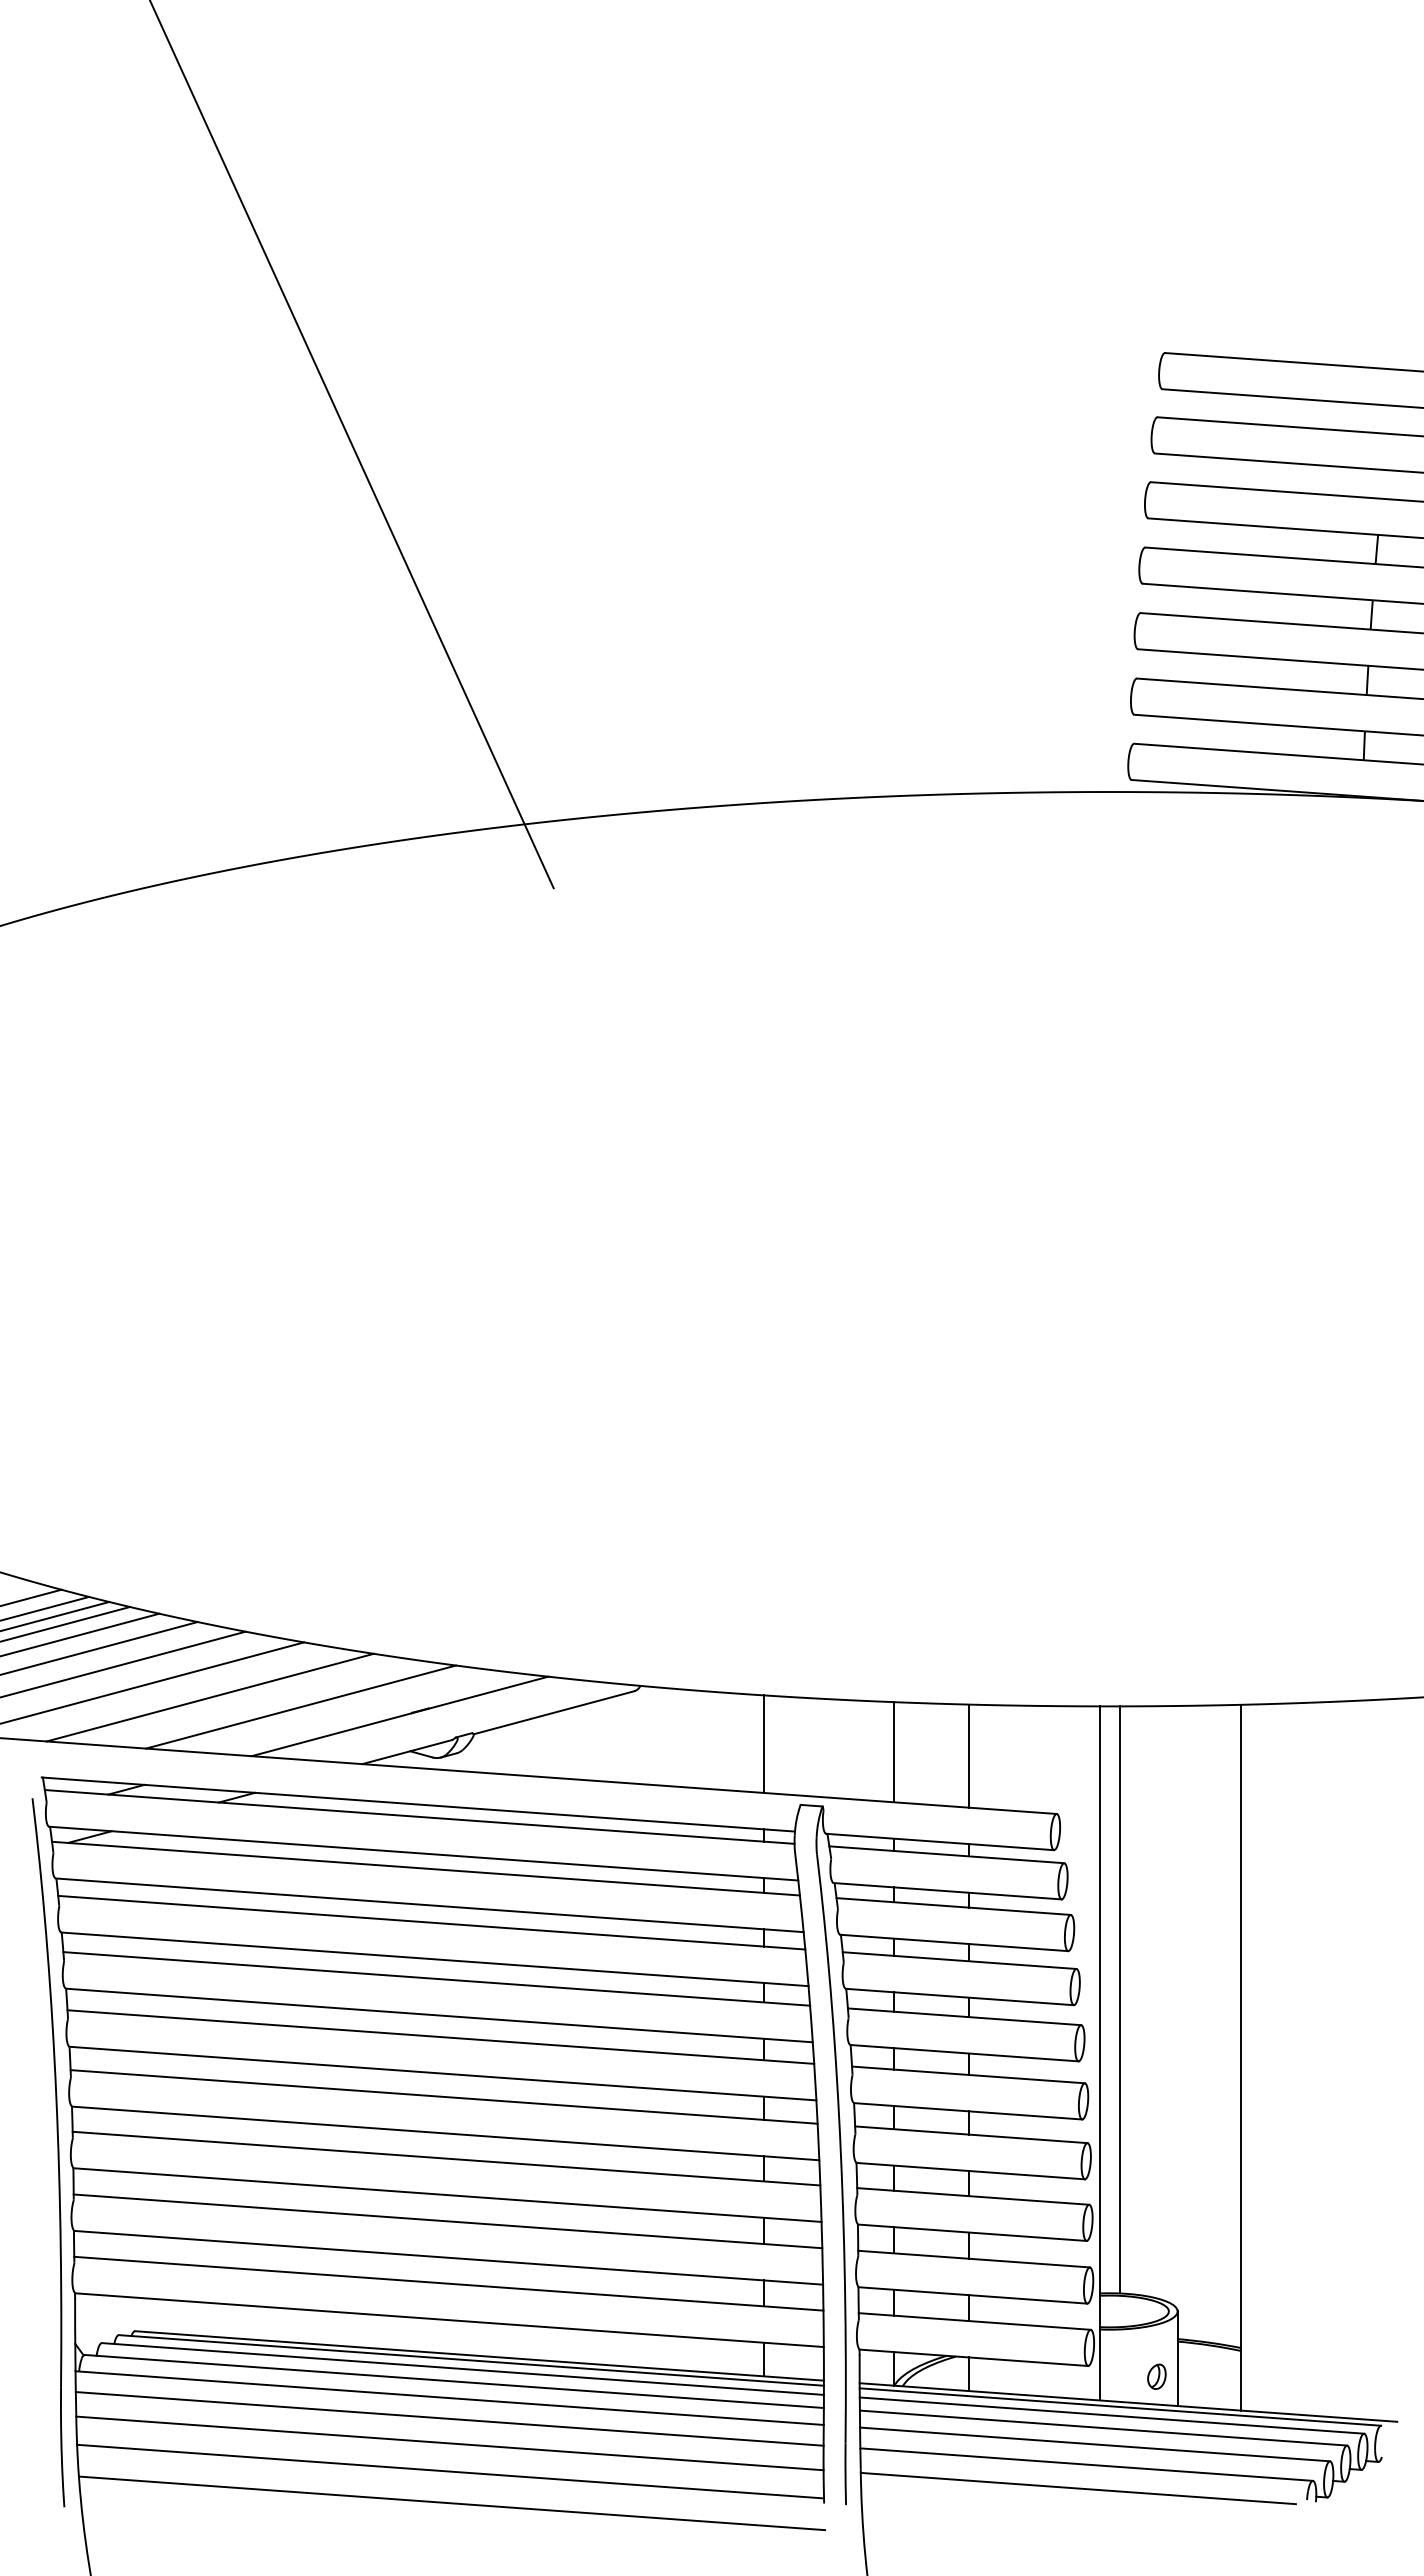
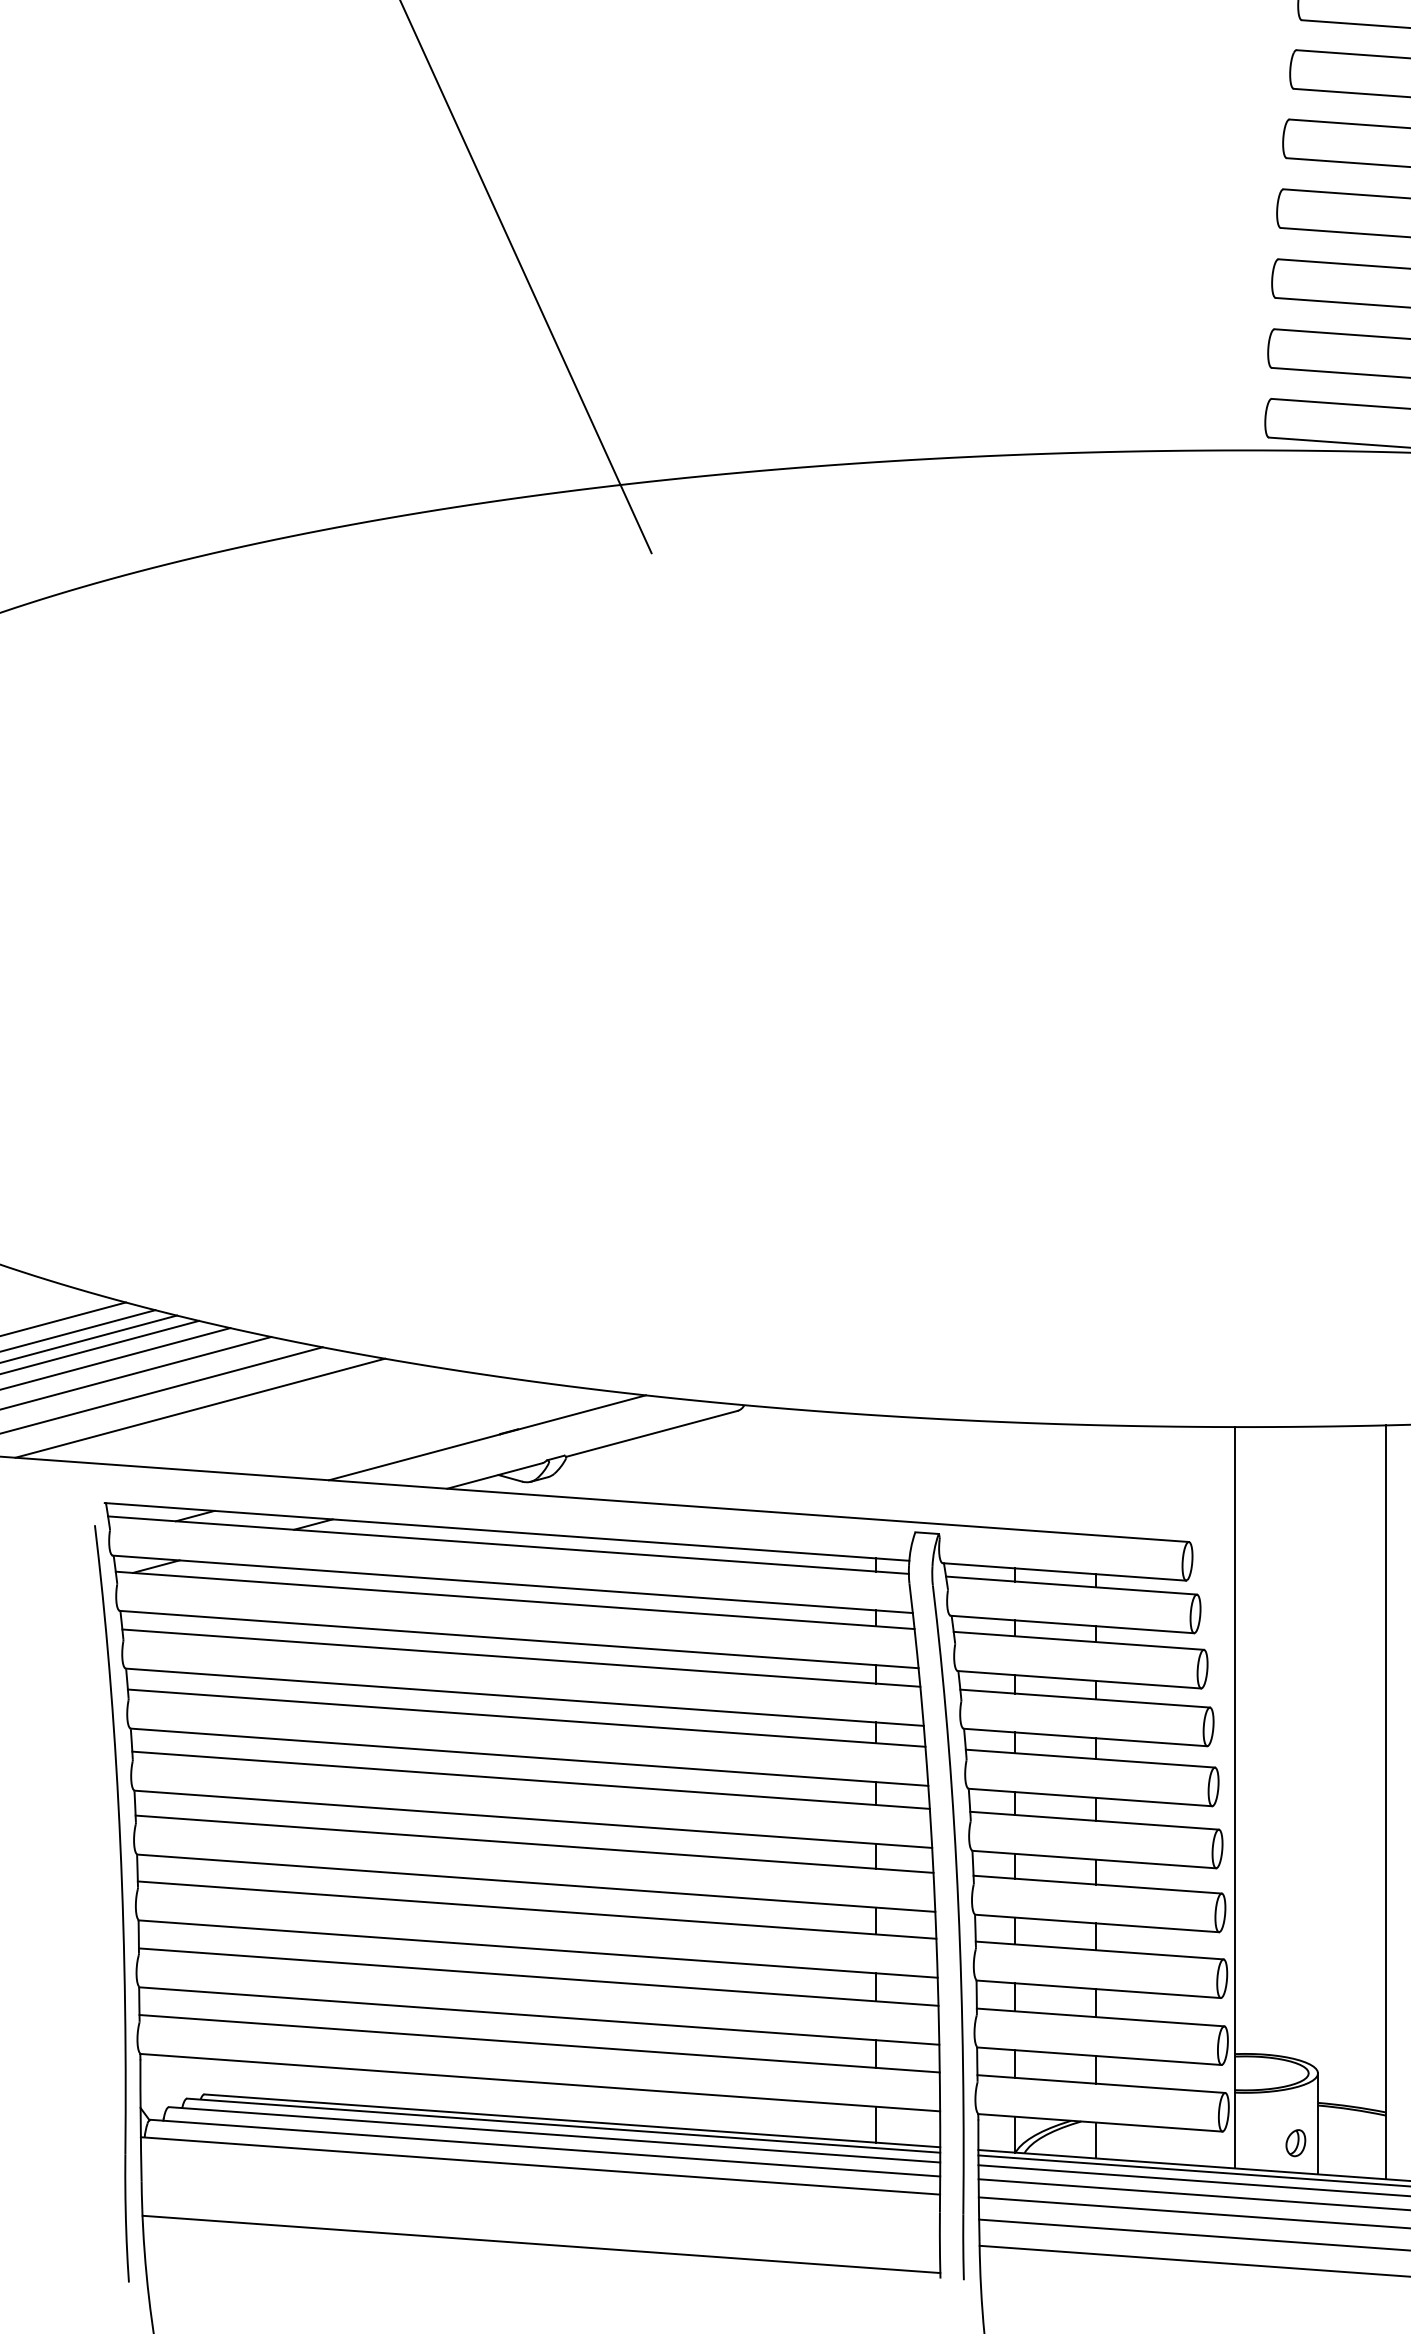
line: (209, 1697) -> (283, 1417), removed
line: (301, 1706) -> (382, 1427), removed
line: (764, 1743) -> (876, 1466), removed
line: (894, 1752) -> (1015, 1476), removed
line: (969, 1755) -> (1095, 1479), removed
line: (1119, 1999) -> (1255, 1740), removed
line: (449, 2418) -> (540, 2187), removed
line: (449, 2443) -> (540, 2214), removed
line: (452, 2503) -> (543, 2278), removed

